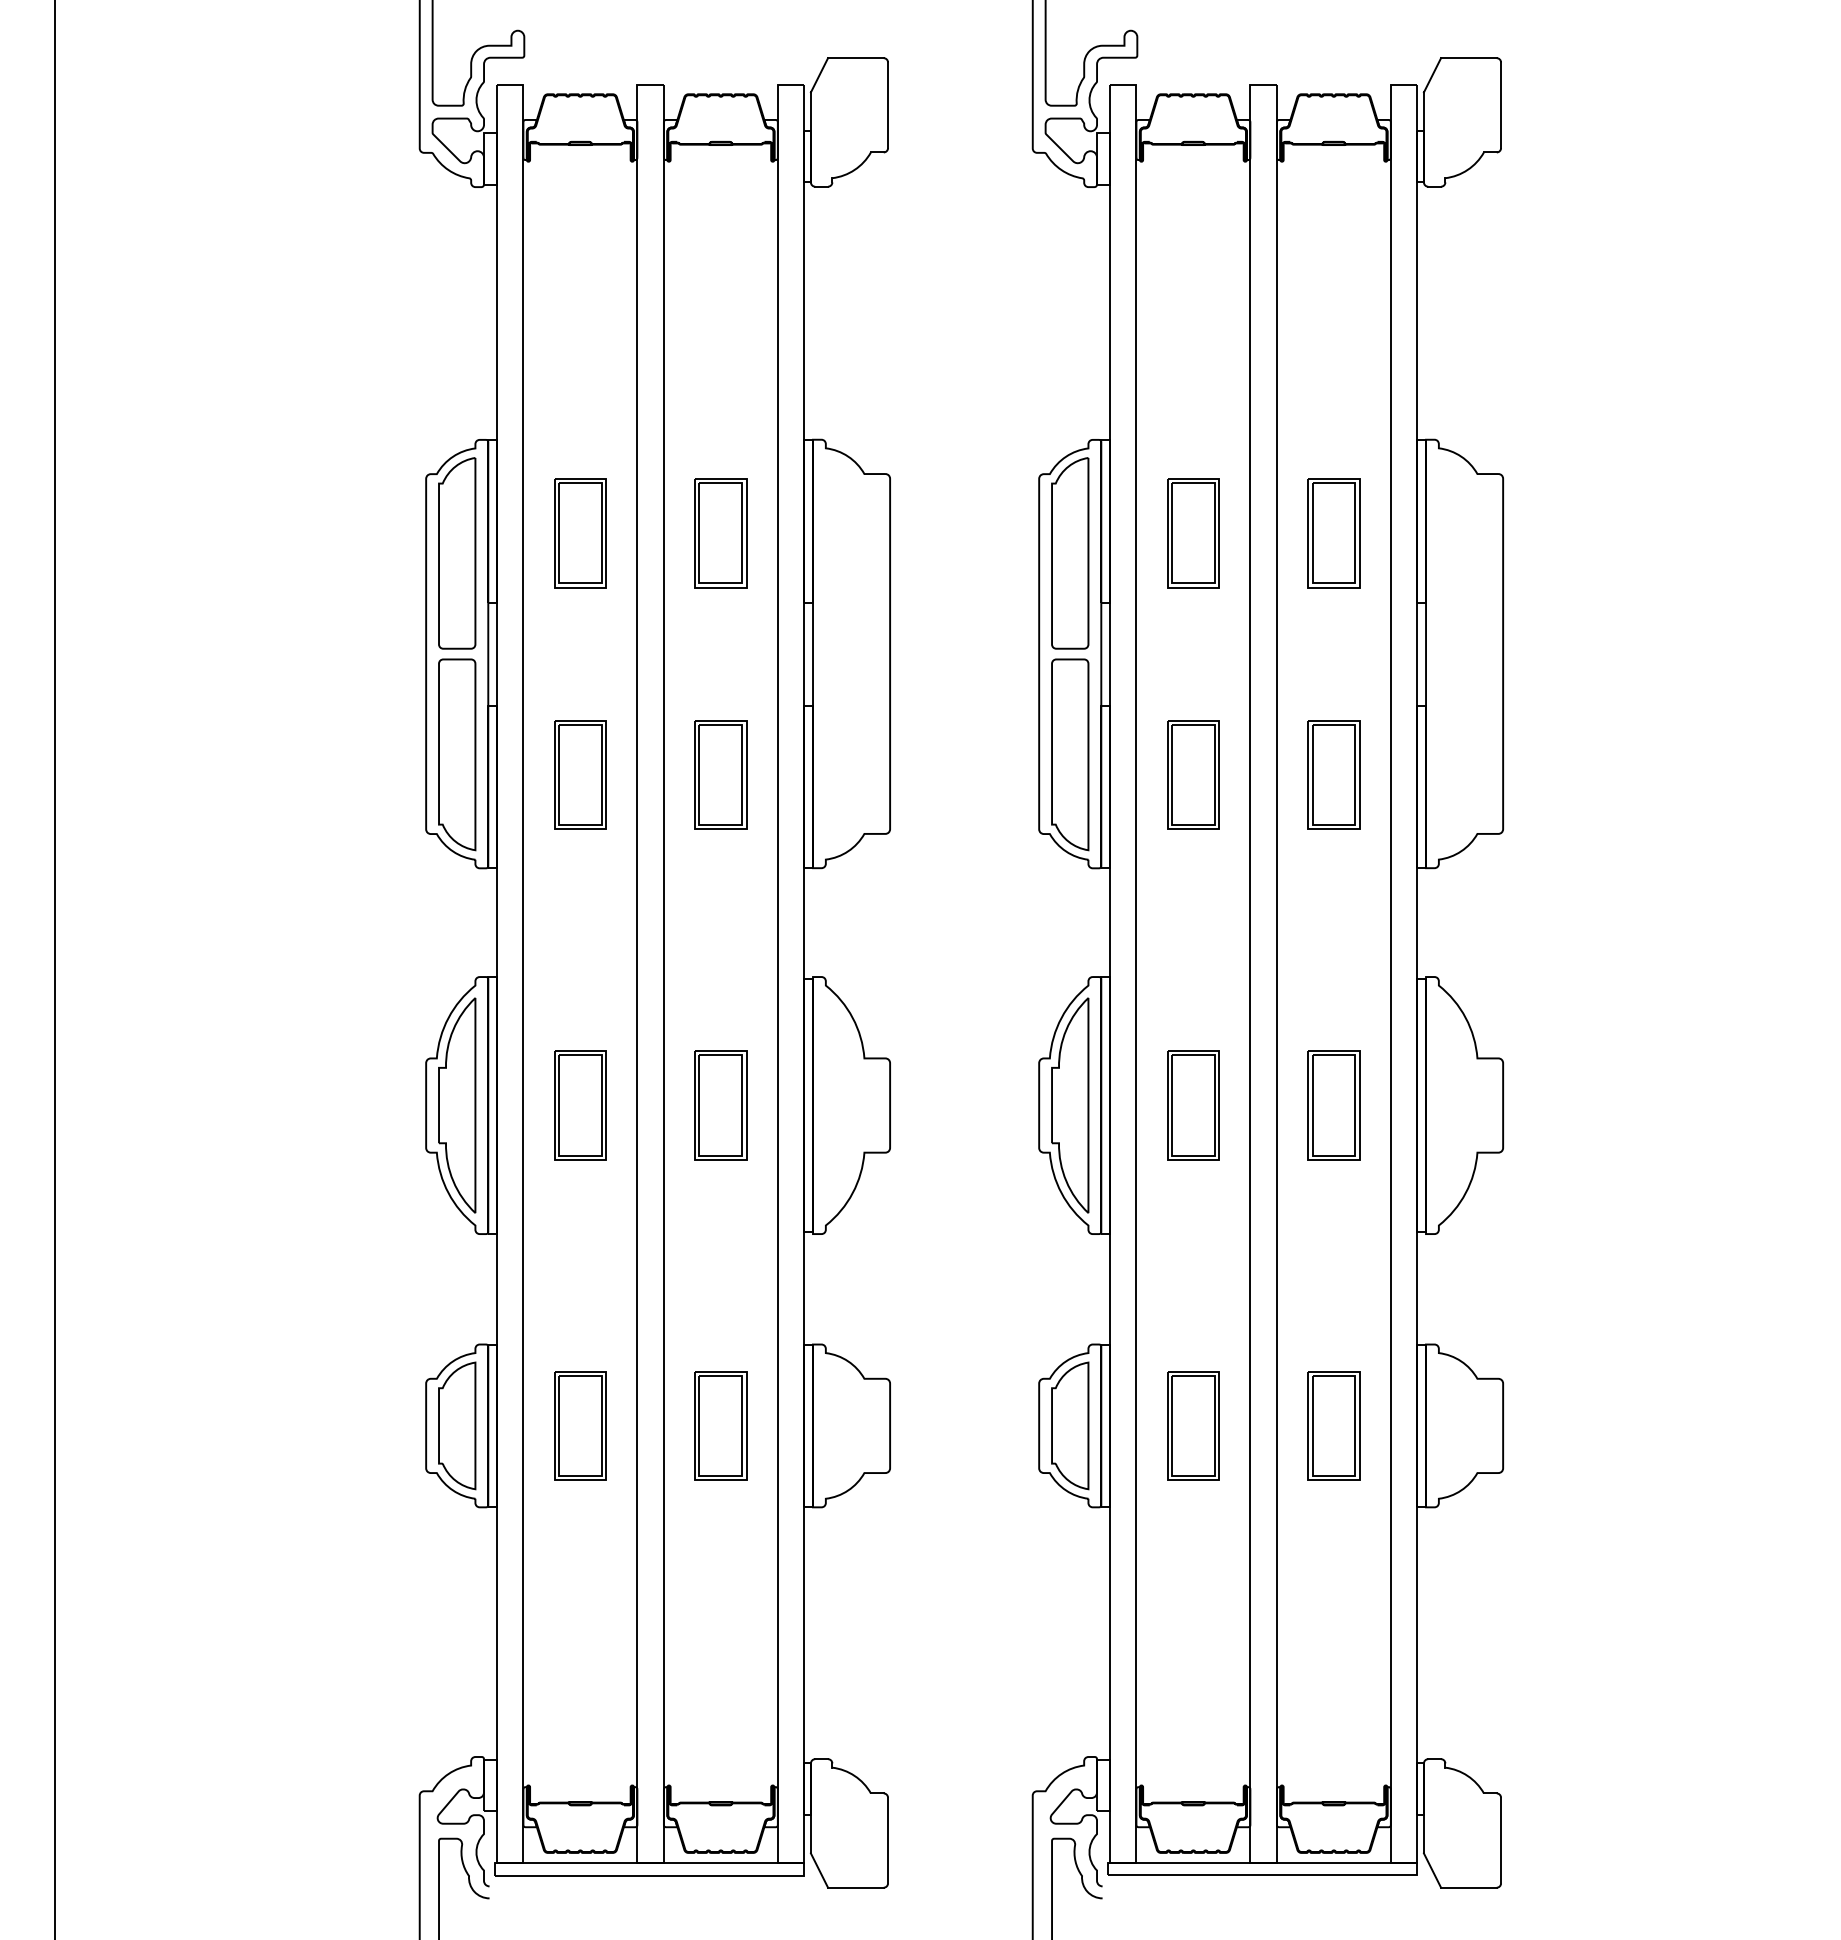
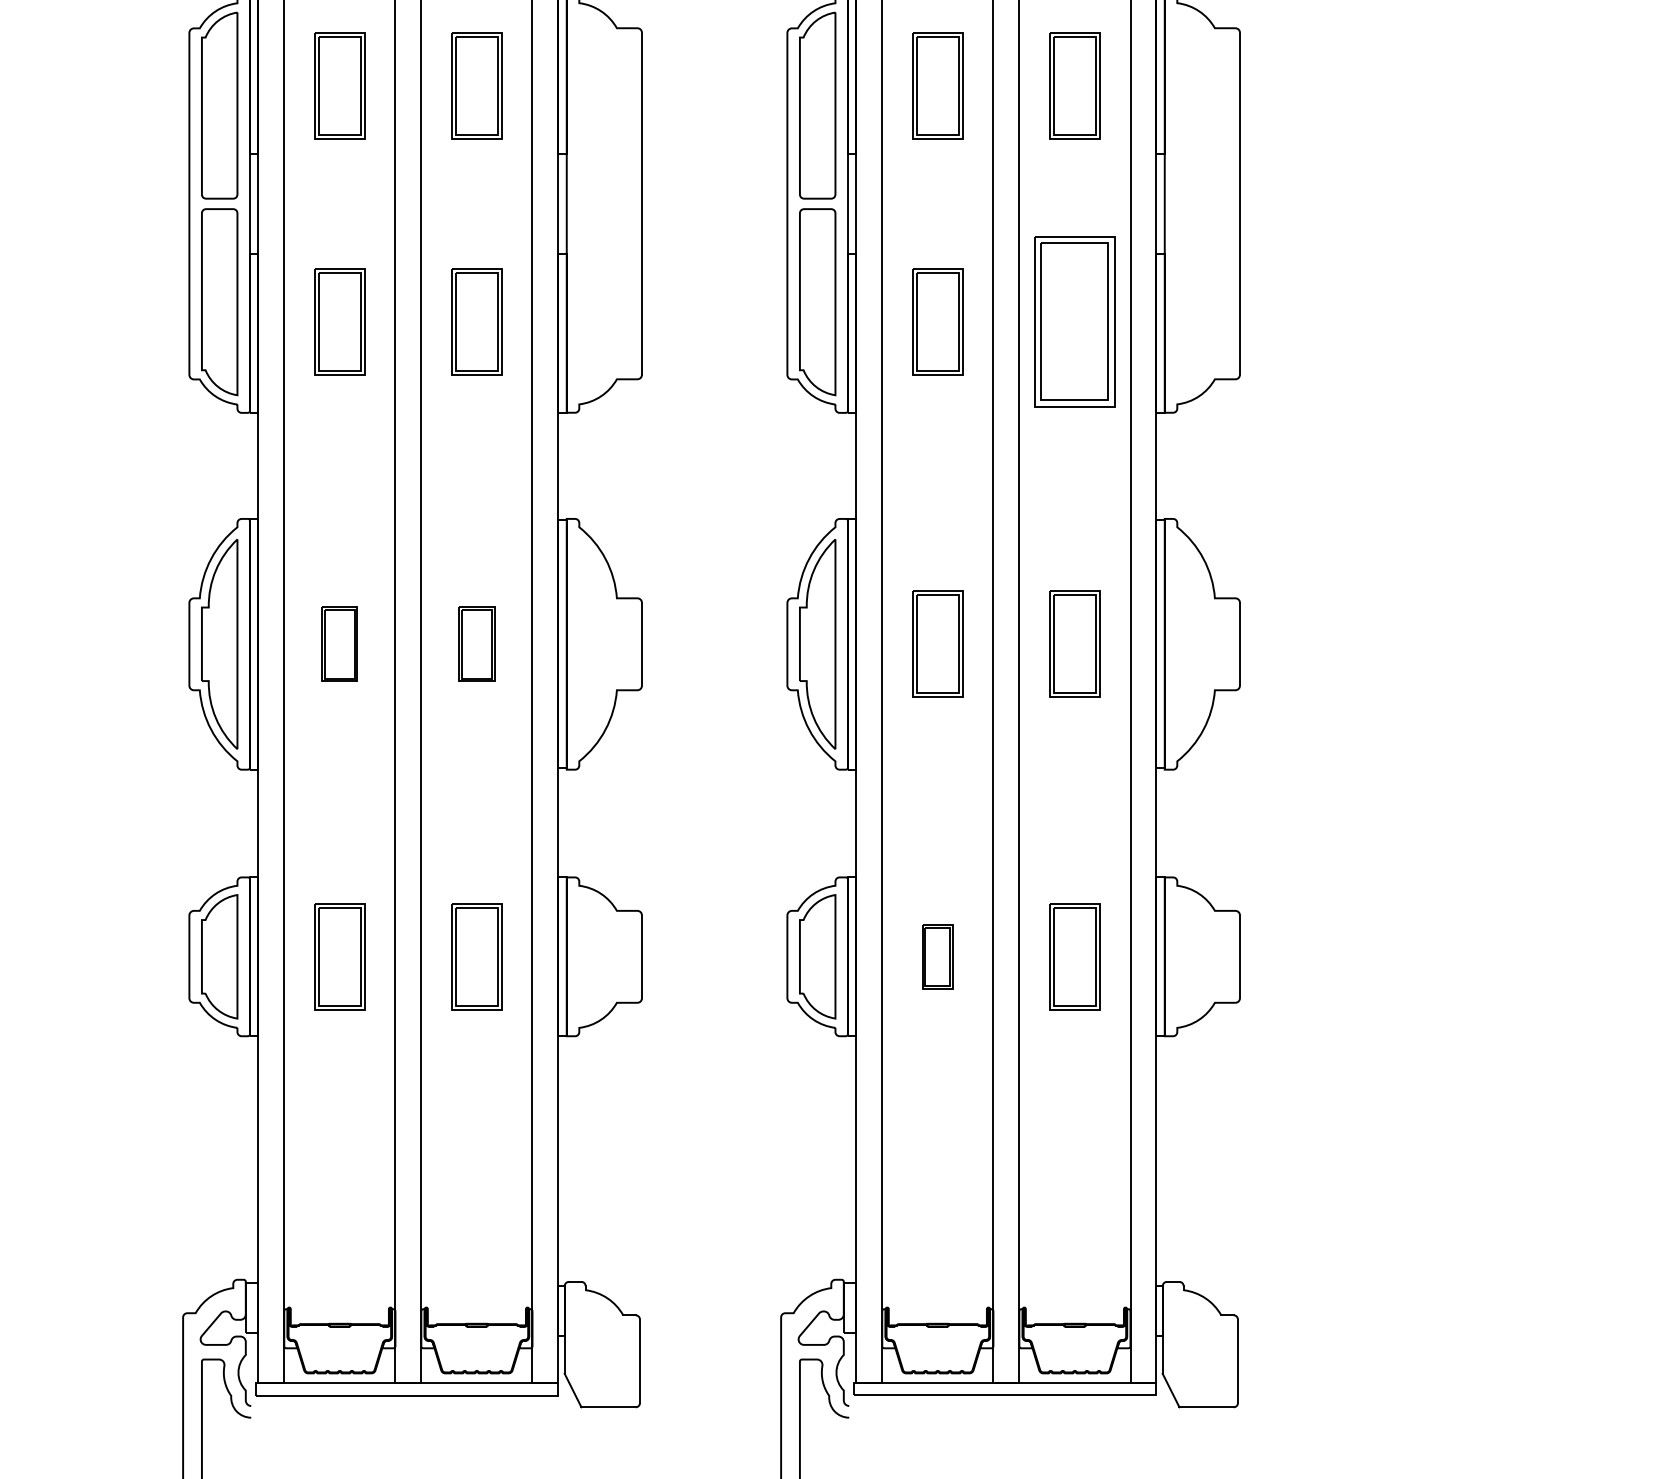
part: (1333, 774) -> (1074, 321), size x1.6
part: (580, 1105) -> (339, 644), size x0.7
part: (720, 1105) -> (476, 644), size x0.7
part: (1193, 1425) -> (937, 956), size x0.6

